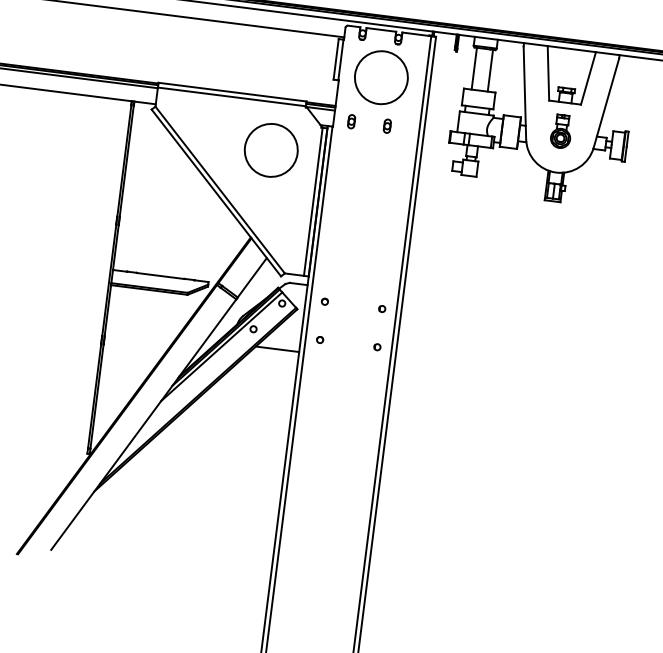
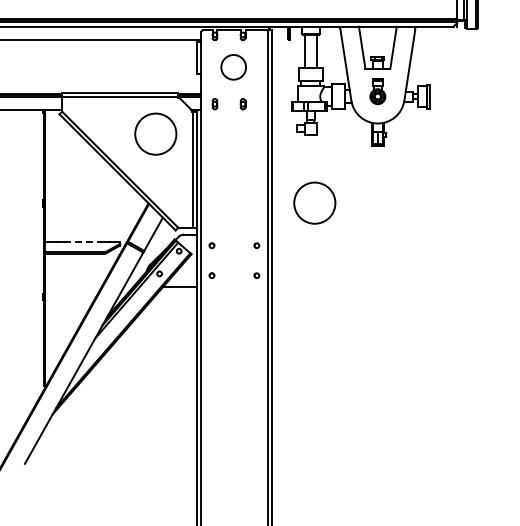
circle: (381, 76) -> (233, 66), size x0.6
circle: (462, 263) -> (314, 202), added
line: (160, 275) -> (82, 241), solid -> dashed

